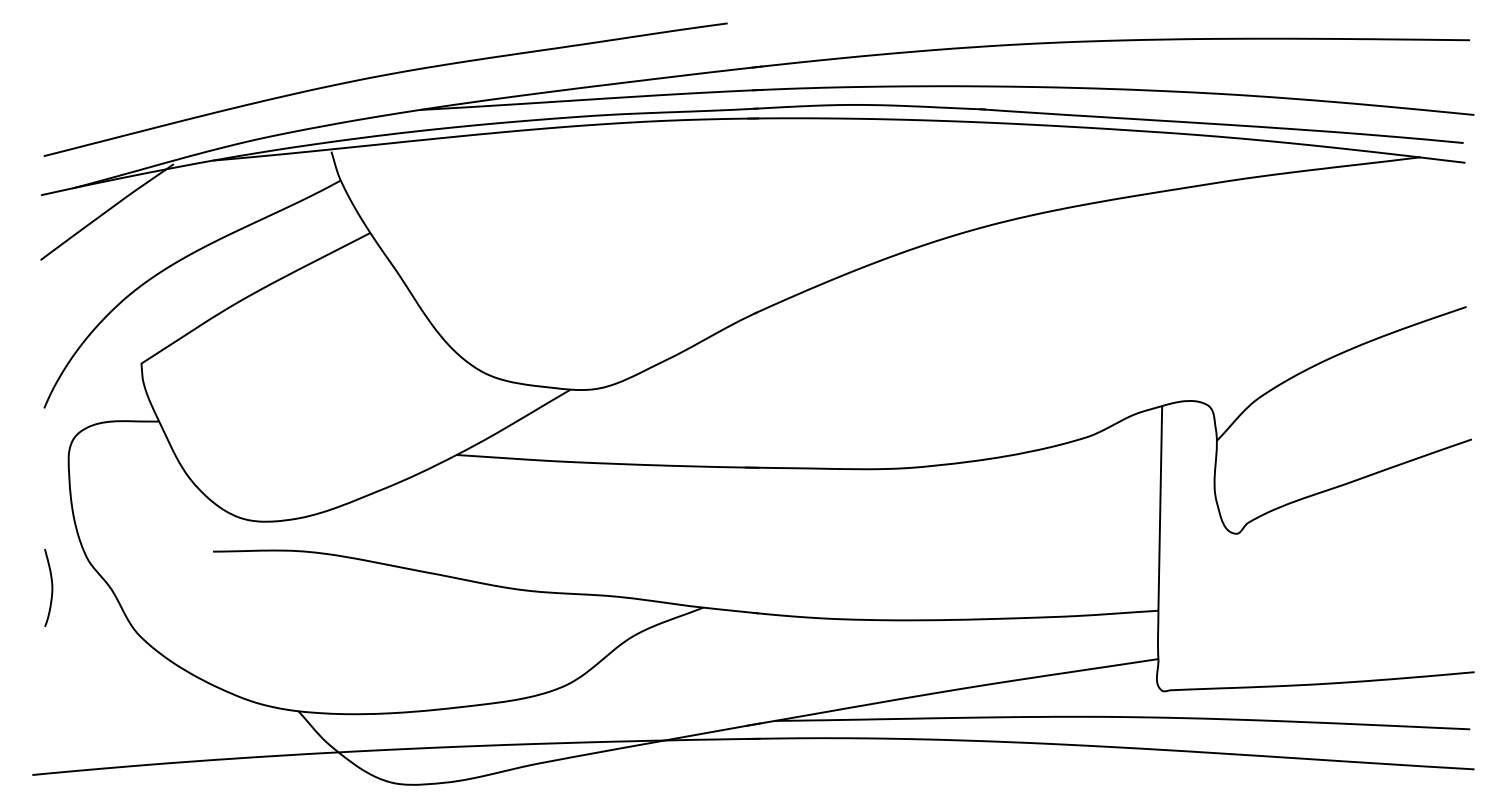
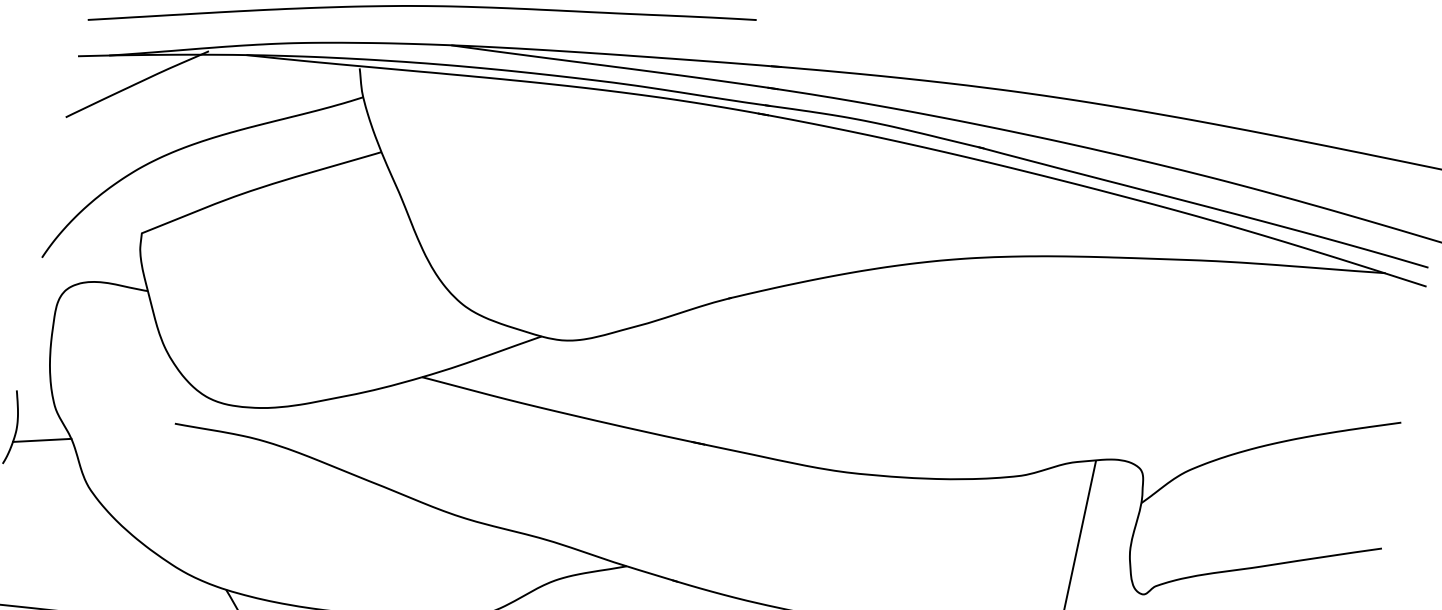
line: (80, 594) -> (42, 439), added

